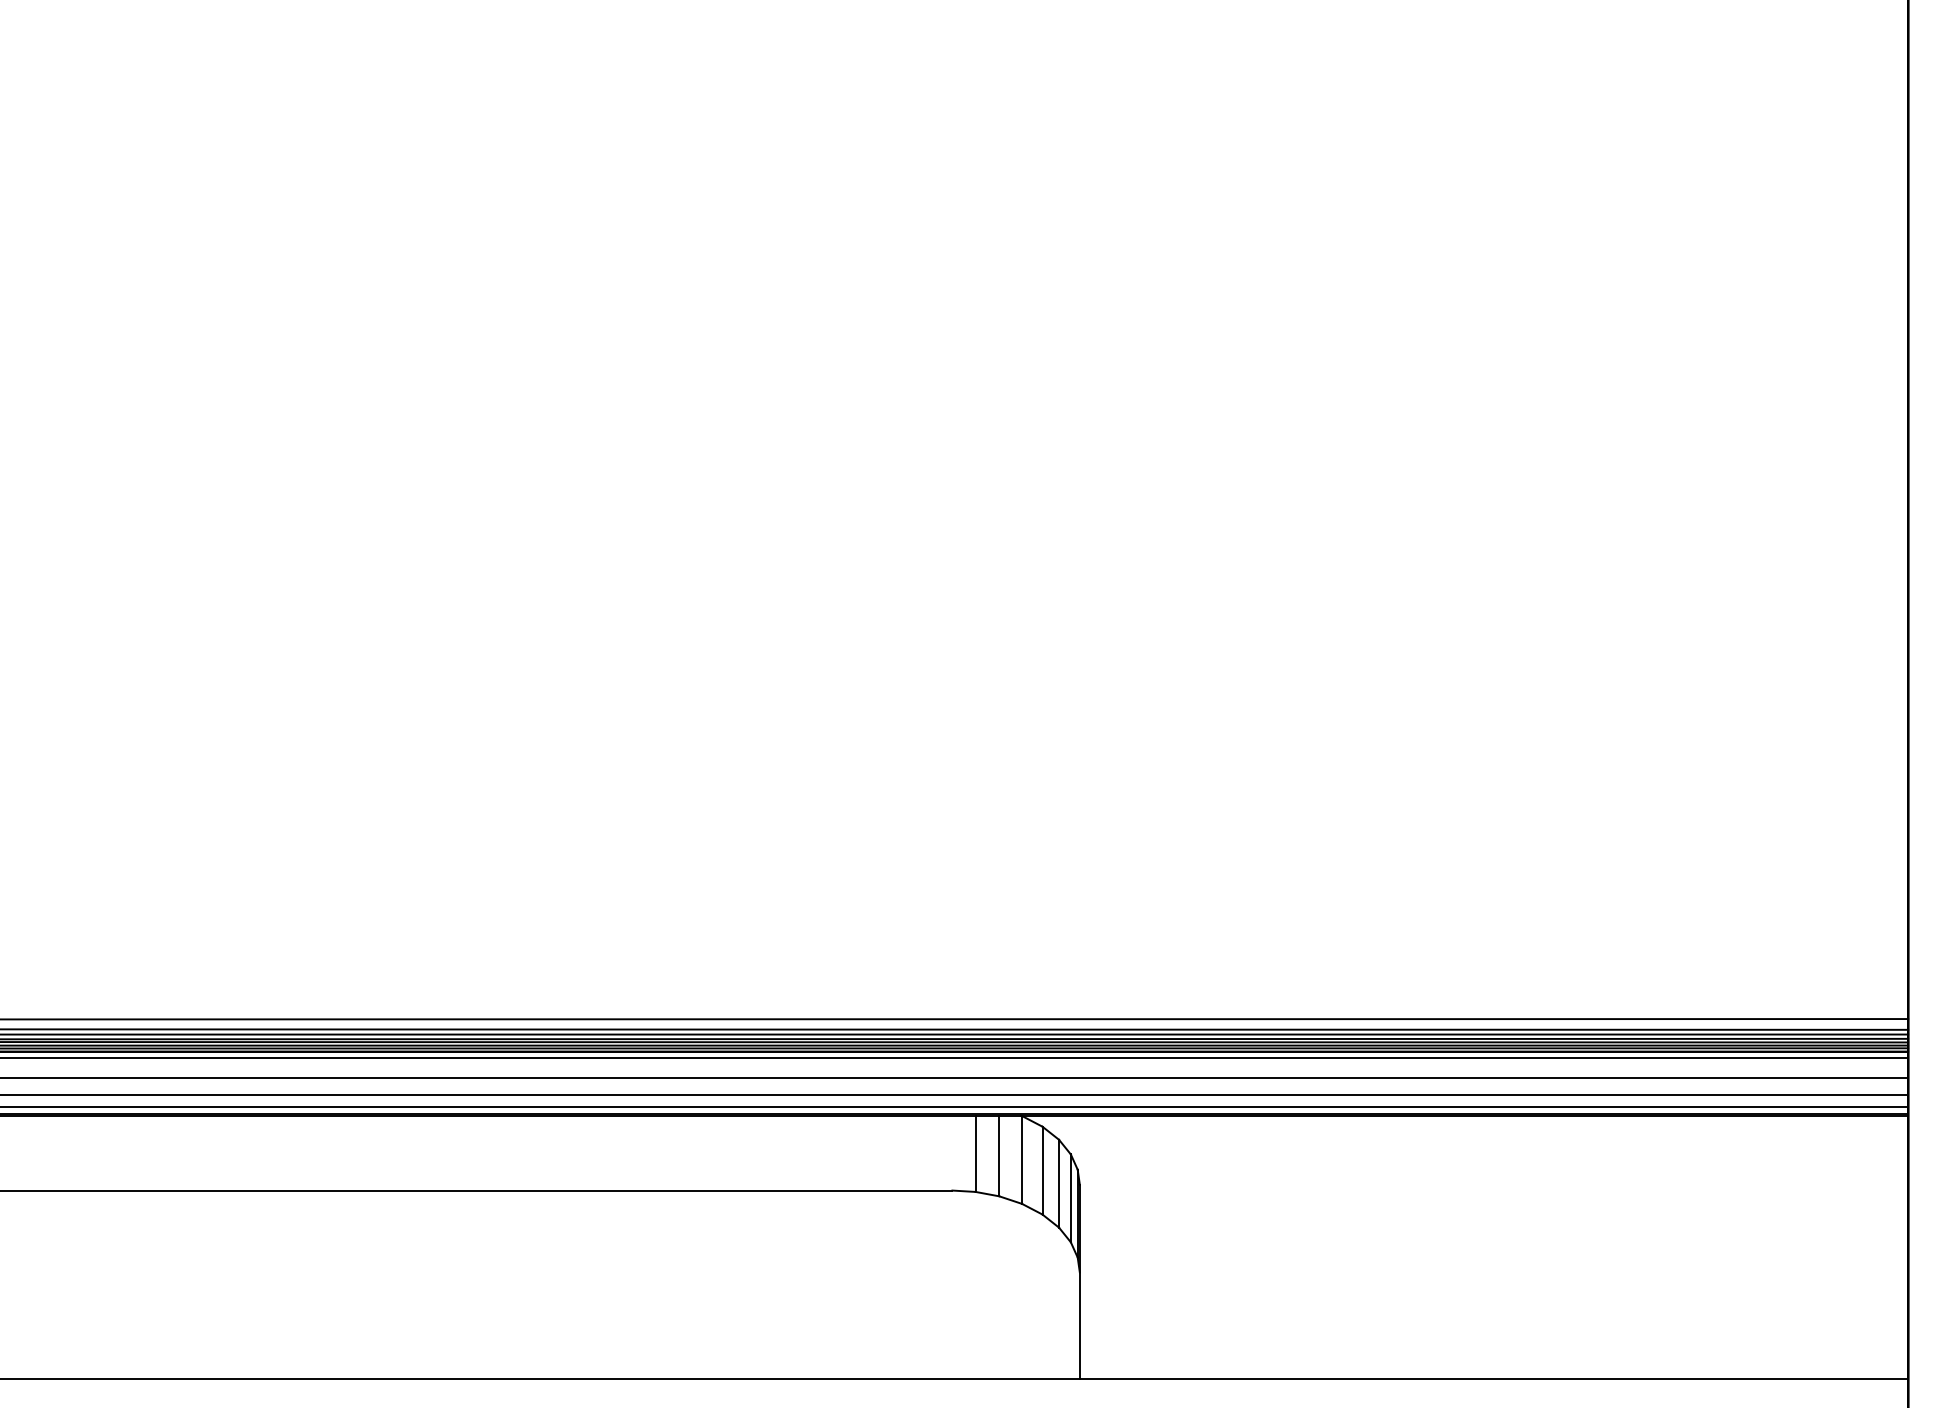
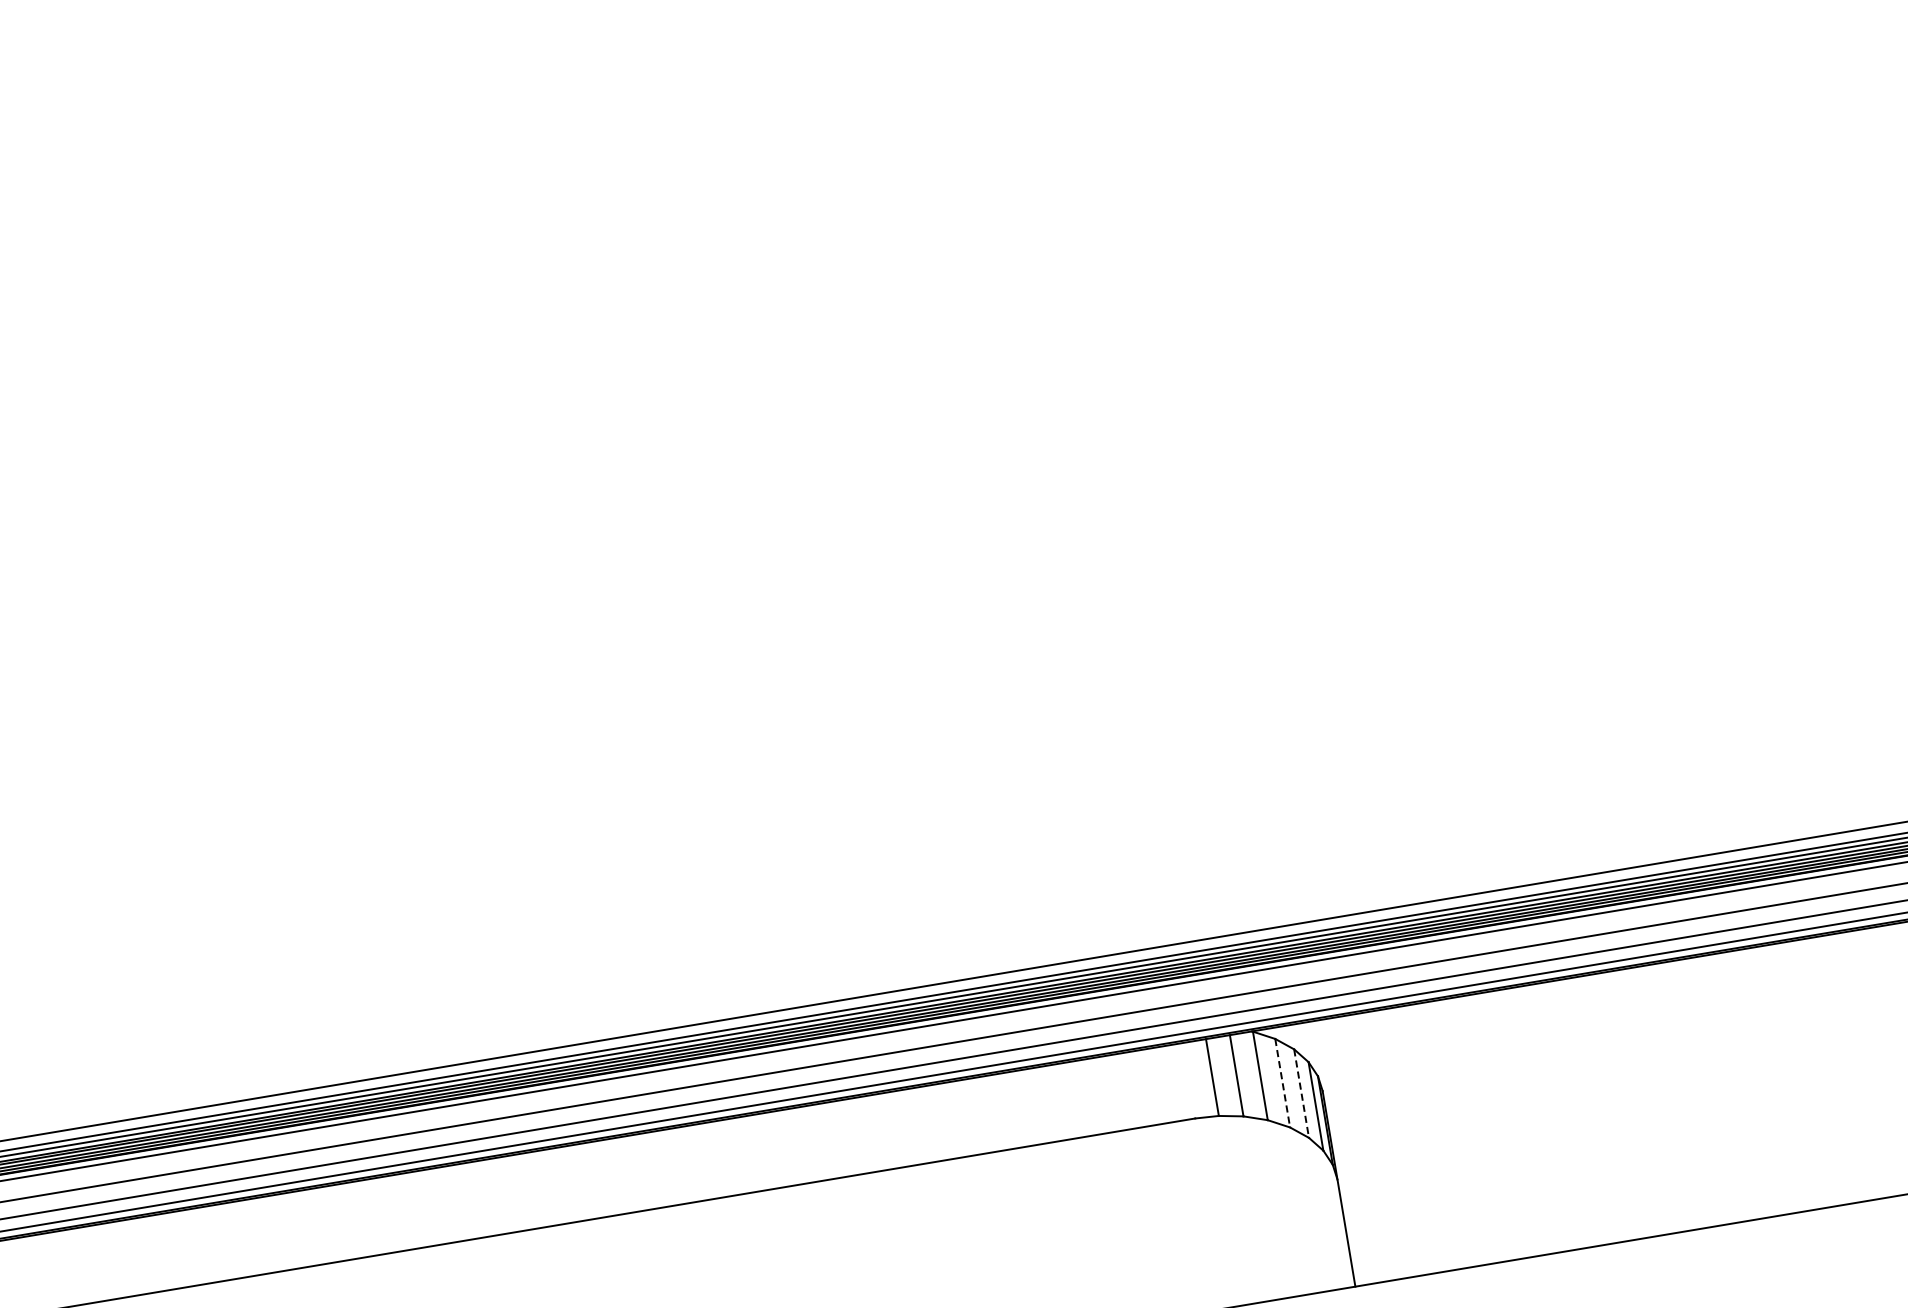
line: (1042, 1170) -> (1282, 1083), solid -> dashed
line: (1059, 1183) -> (1301, 1093), solid -> dashed

